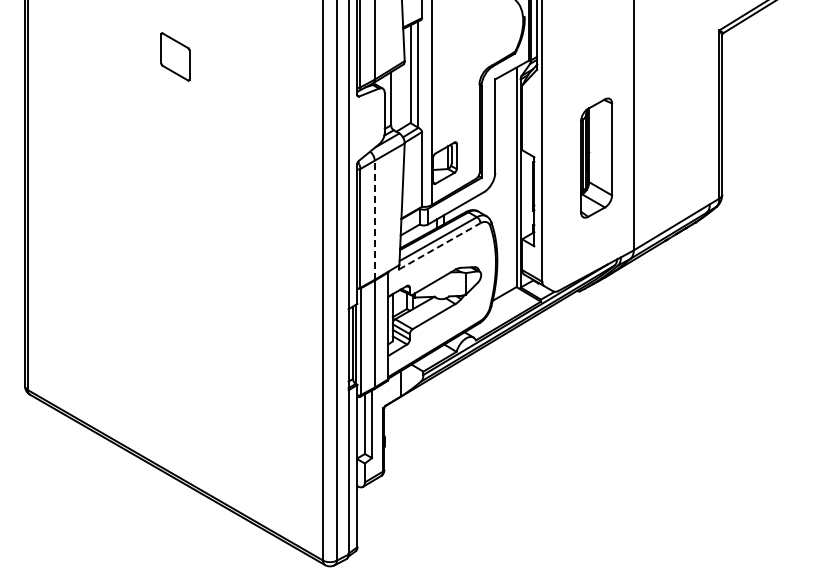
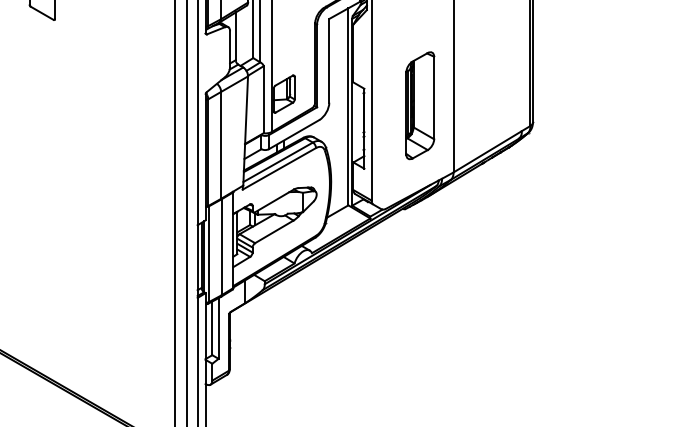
part: (596, 157) -> (420, 105), moved
line: (374, 220) -> (220, 145), dashed -> solid
line: (439, 246) -> (279, 168), dashed -> solid

